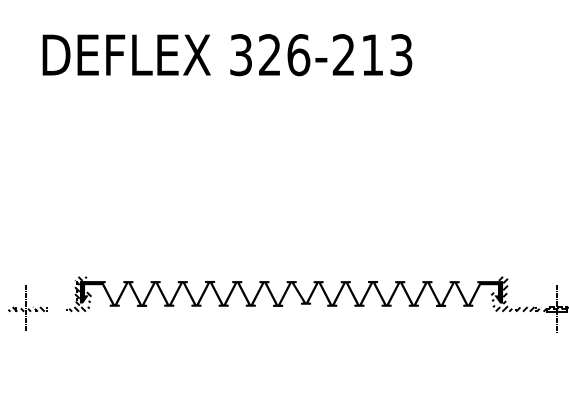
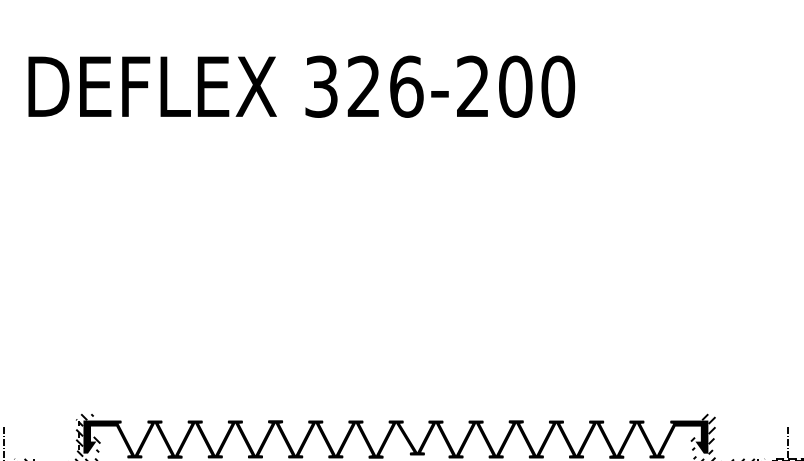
text: (386, 55) -> (536, 87), 326-213 -> 326-200

